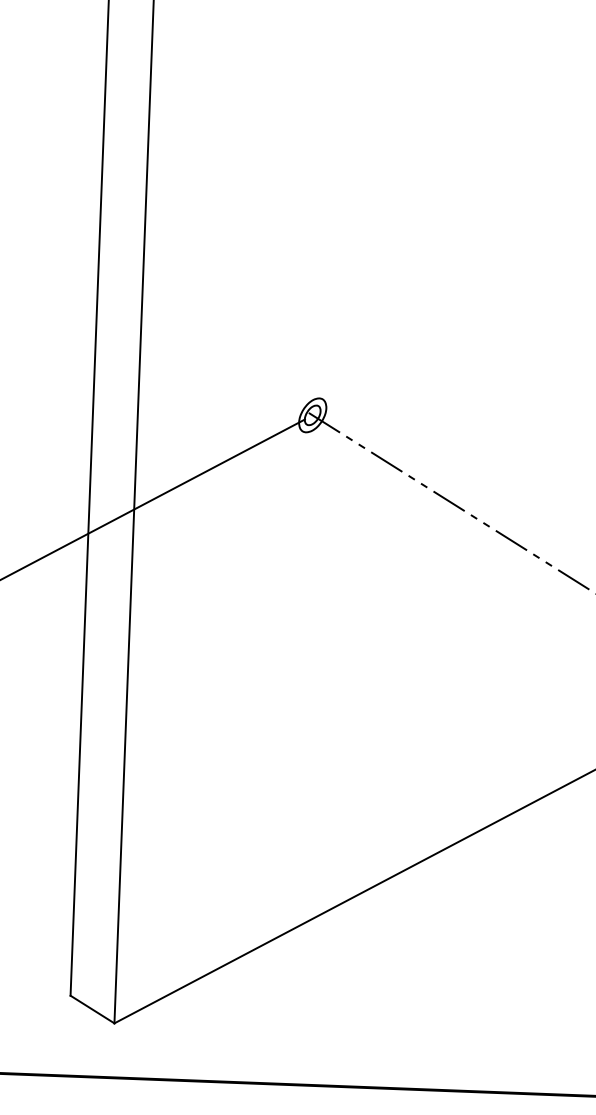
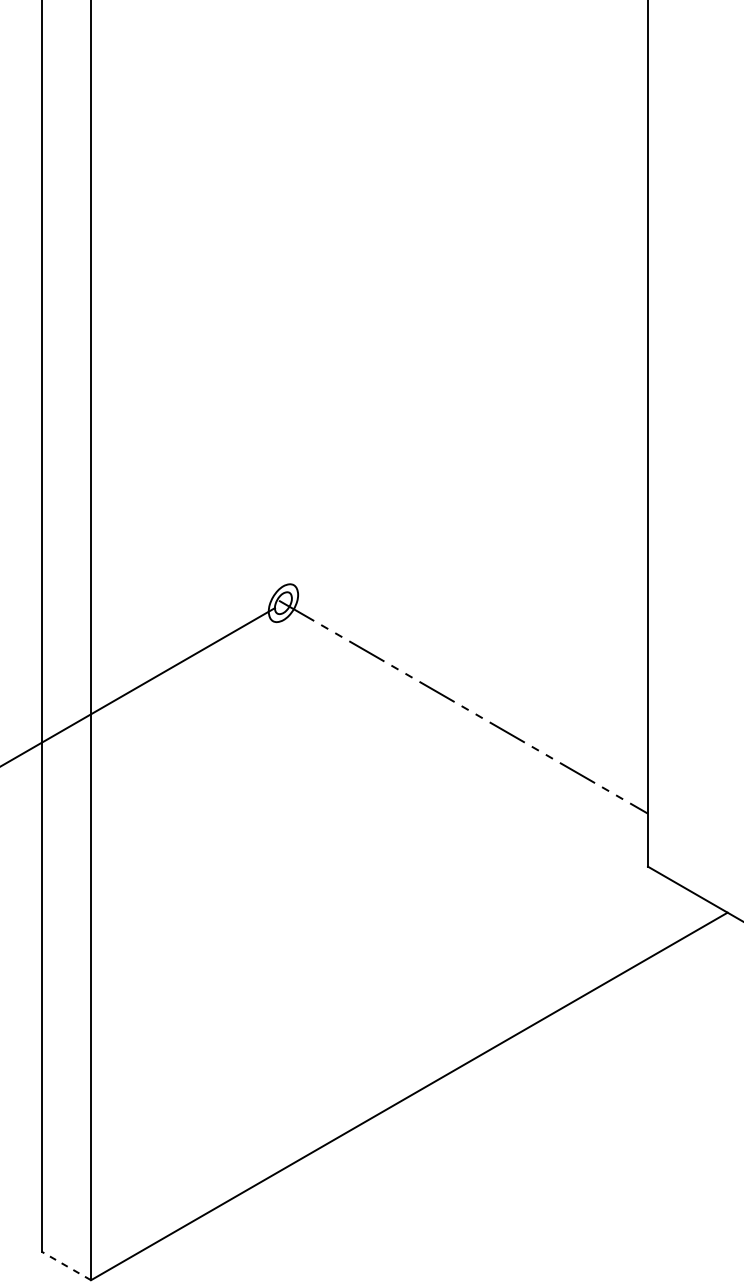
line: (92, 1009) -> (66, 1265), solid -> dashed

